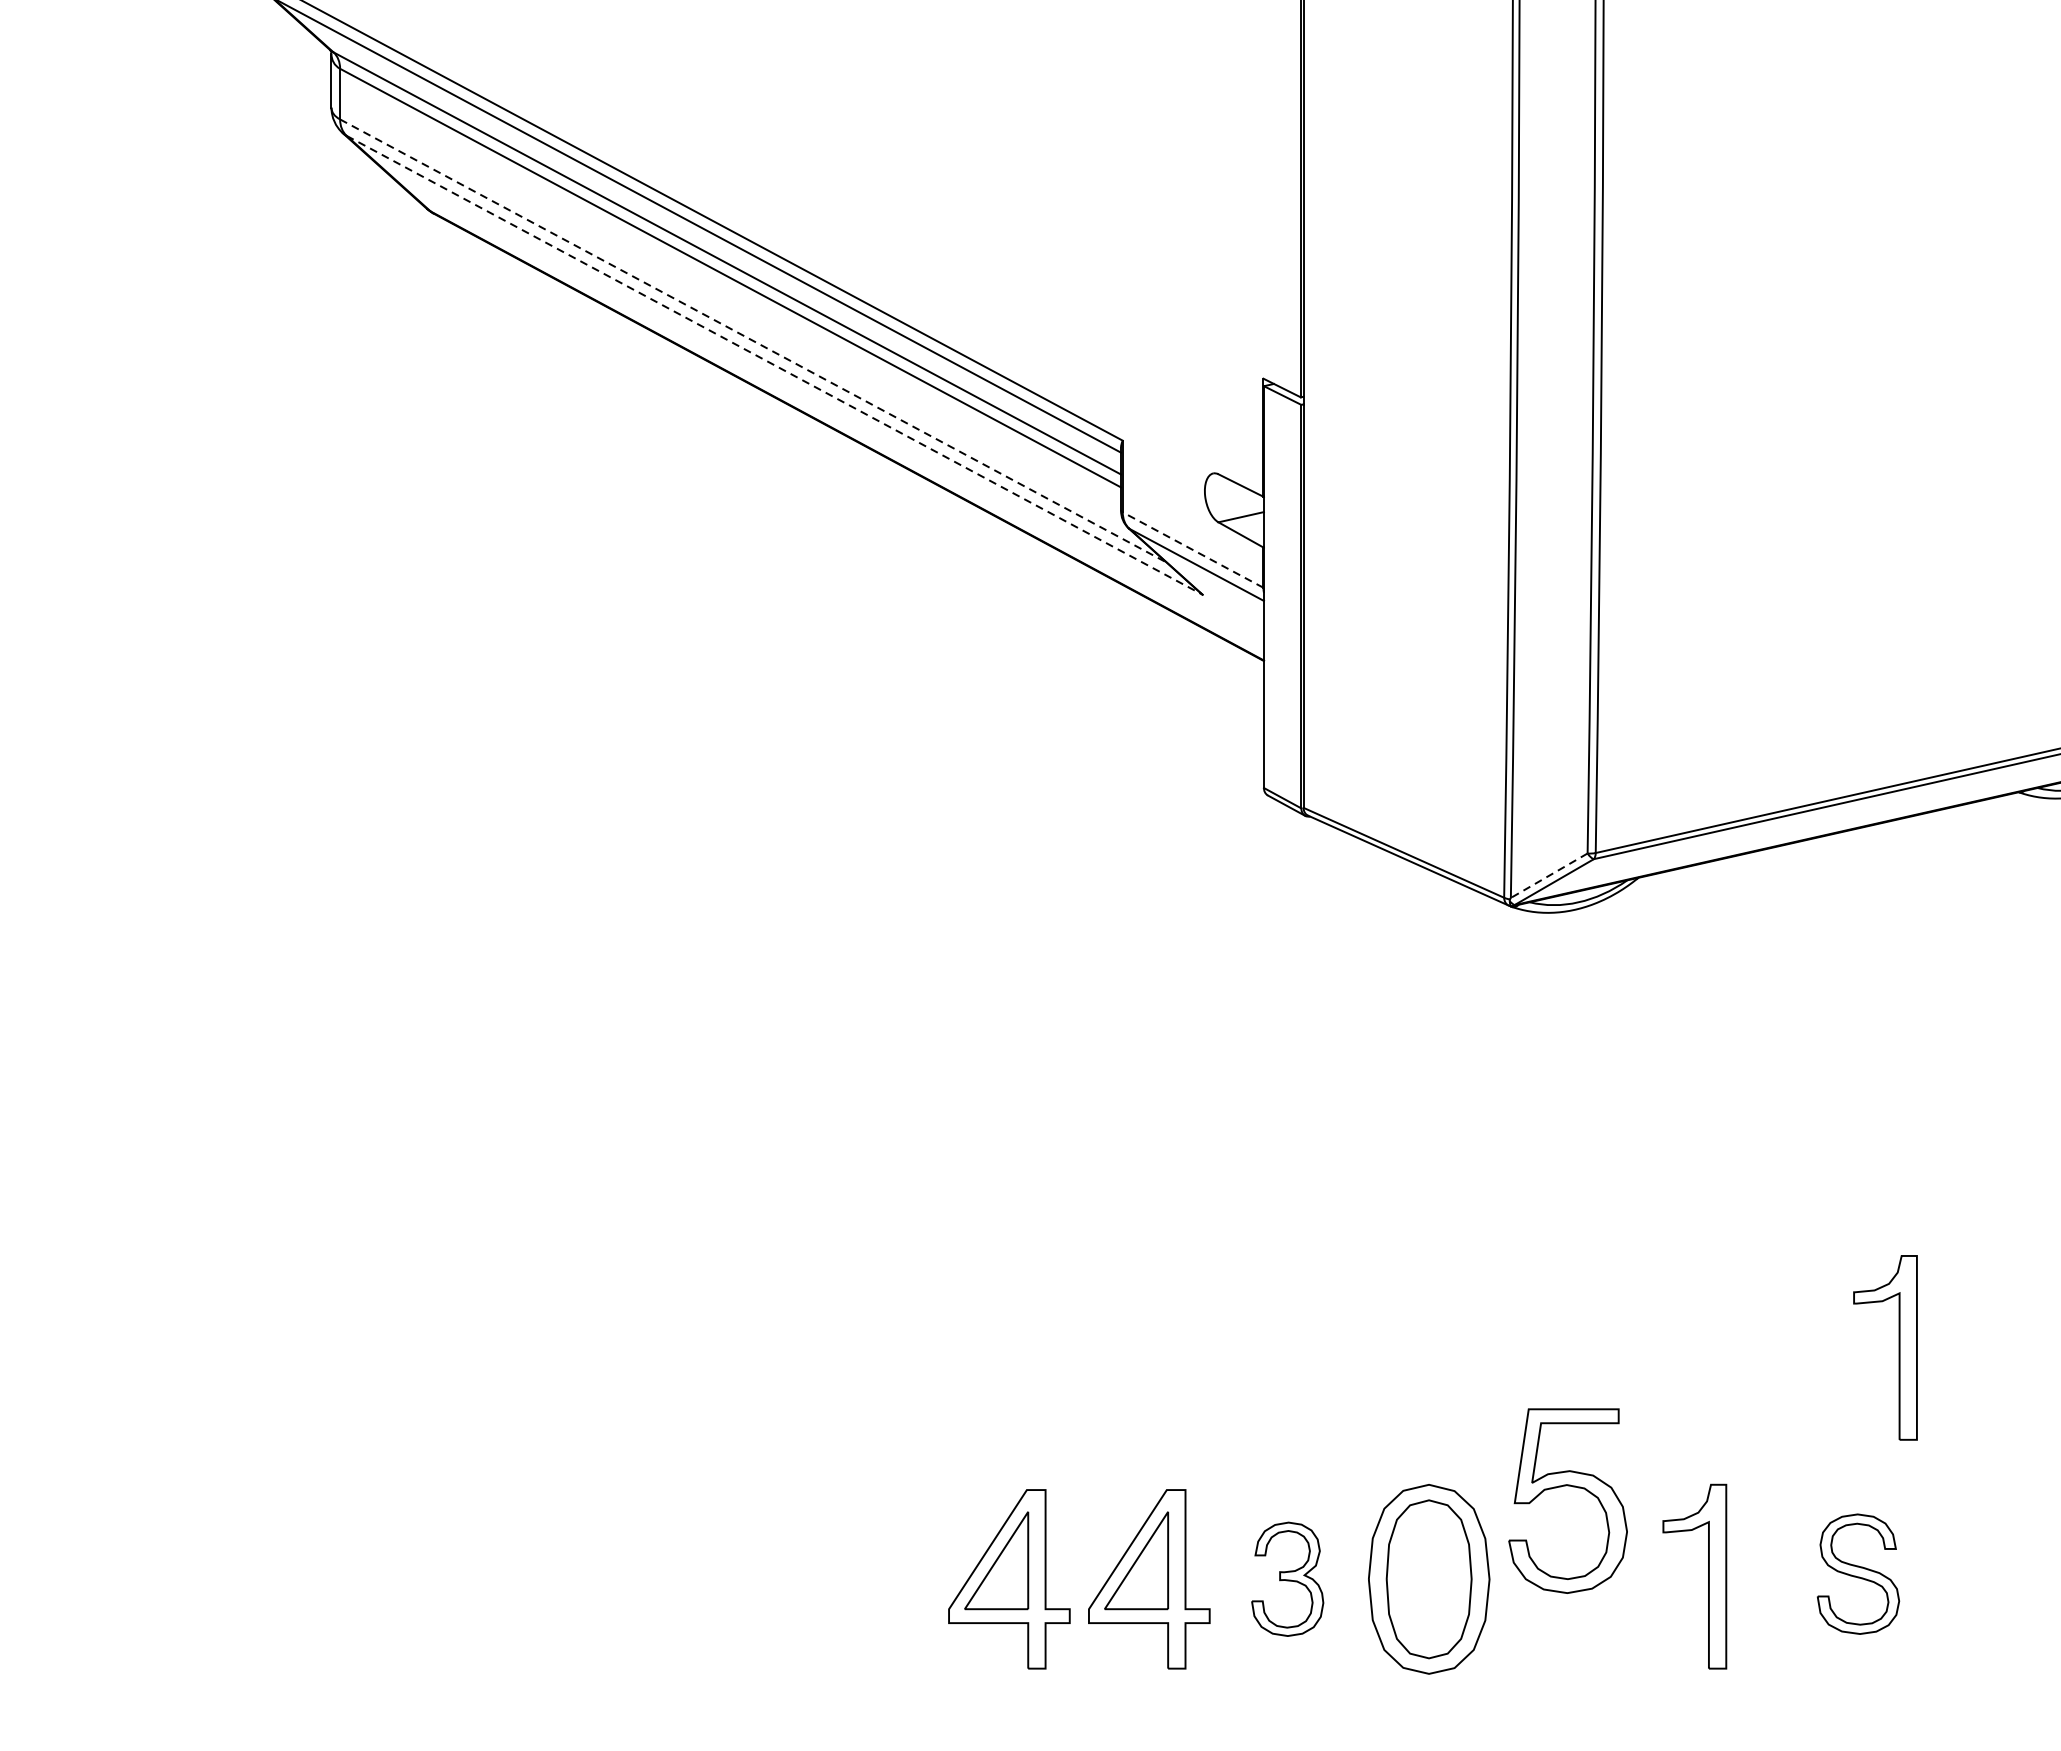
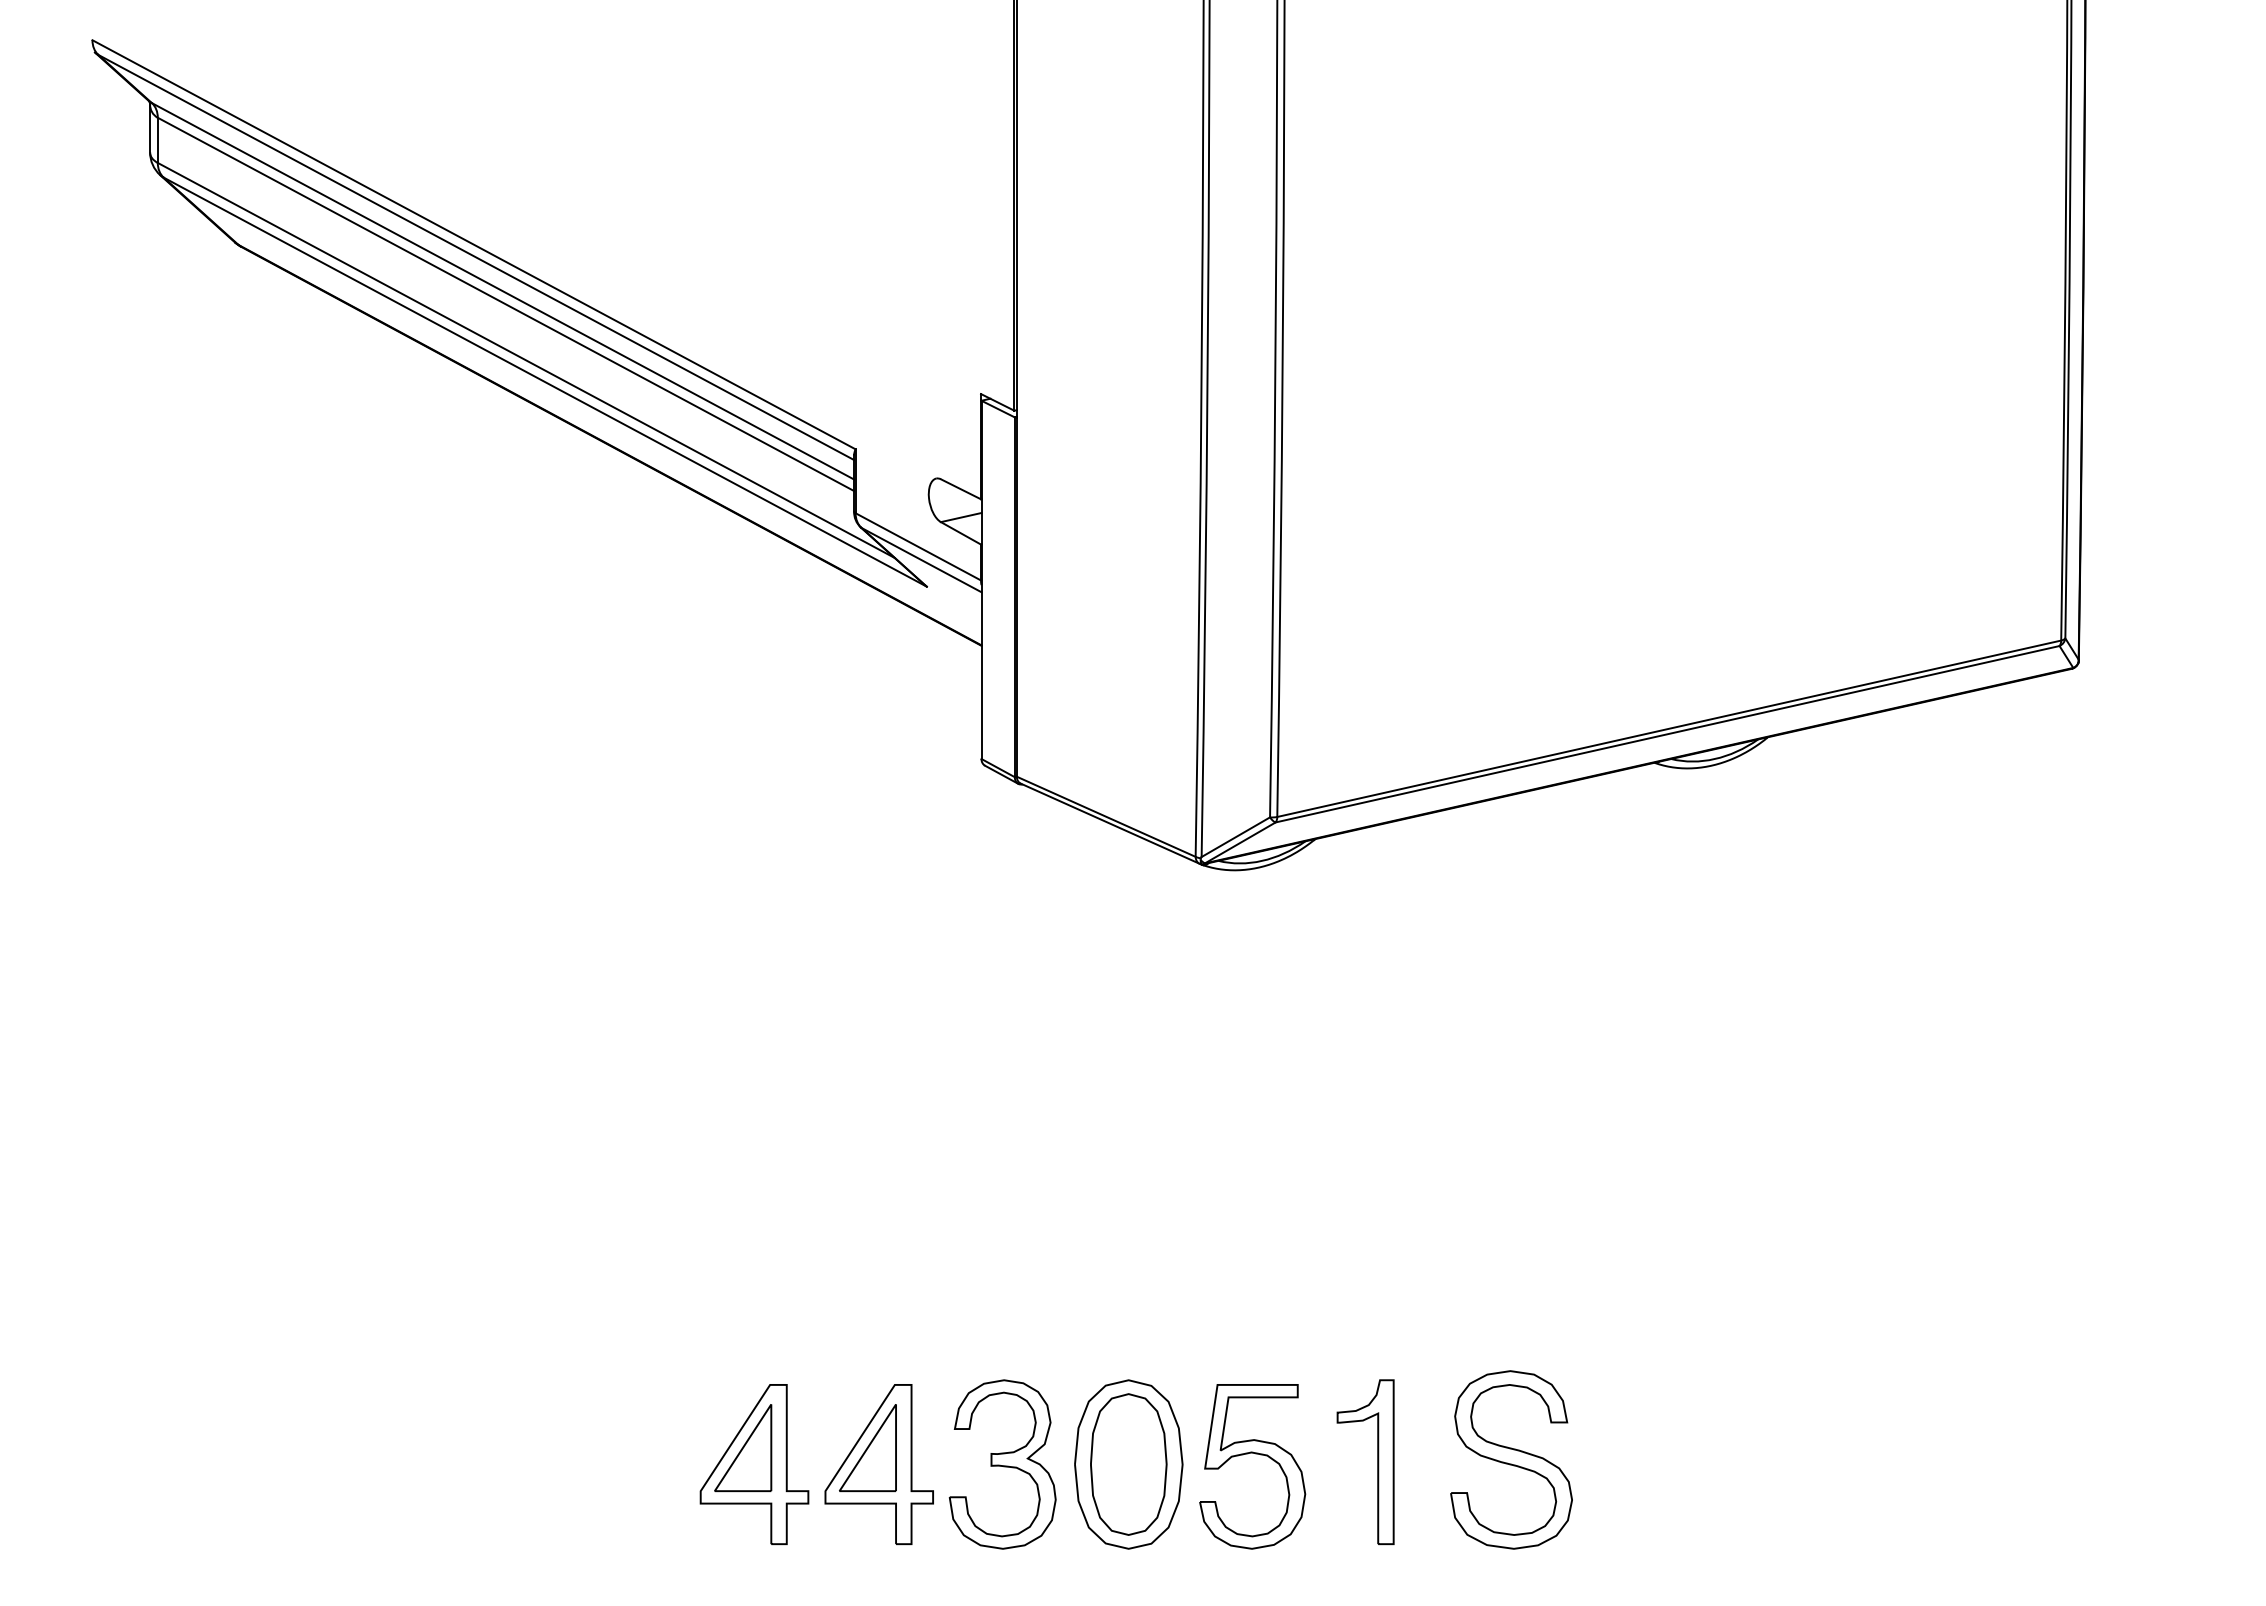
line: (753, 341) -> (526, 360), dashed -> solid
line: (774, 365) -> (545, 382), dashed -> solid
line: (1192, 549) -> (917, 546), dashed -> solid
line: (1548, 876) -> (1235, 837), dashed -> solid
part: (1898, 1348) -> (1547, 1258), removed
part: (1571, 1487) -> (1255, 1454), moved
part: (1858, 1573) -> (1511, 1459), size x1.67
part: (1287, 1579) -> (1002, 1464), size x1.67

